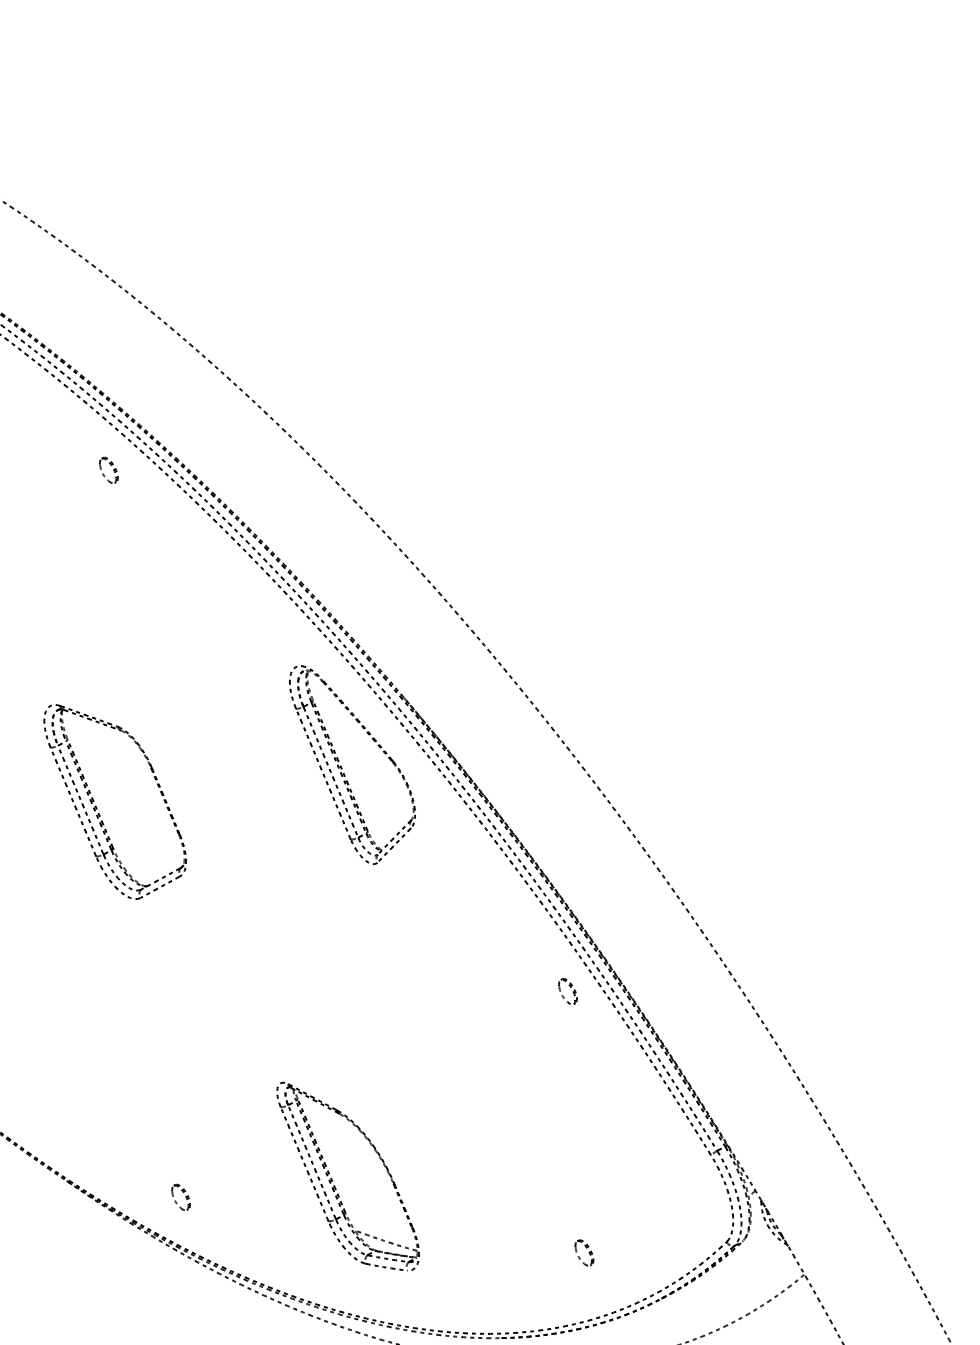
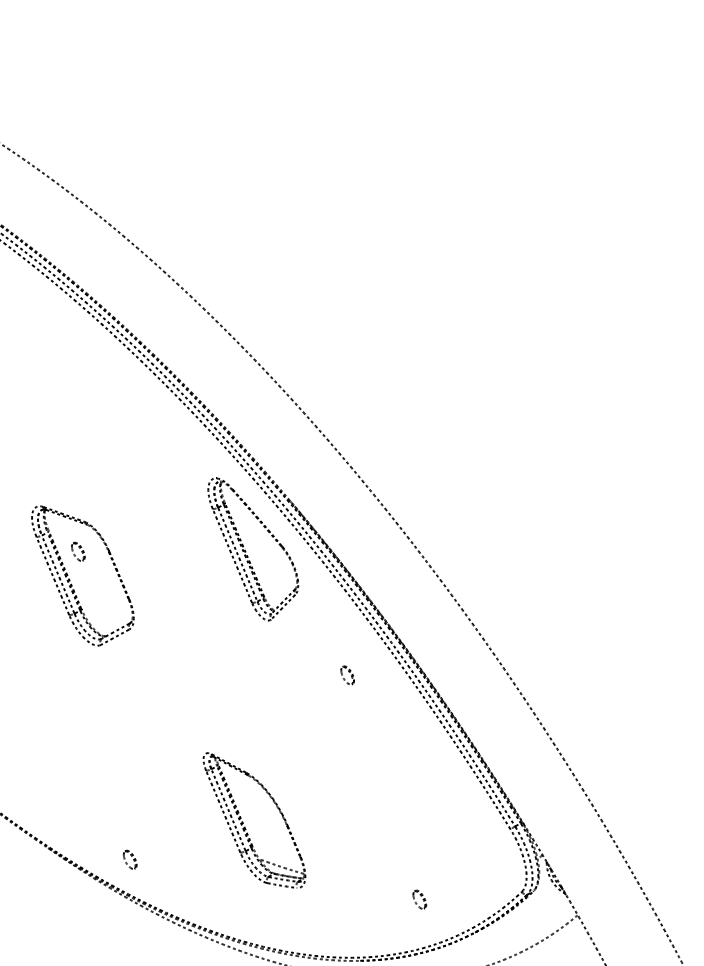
part: (108, 469) -> (78, 551), moved
part: (567, 991) -> (347, 675), moved
part: (332, 1179) -> (243, 822), moved

